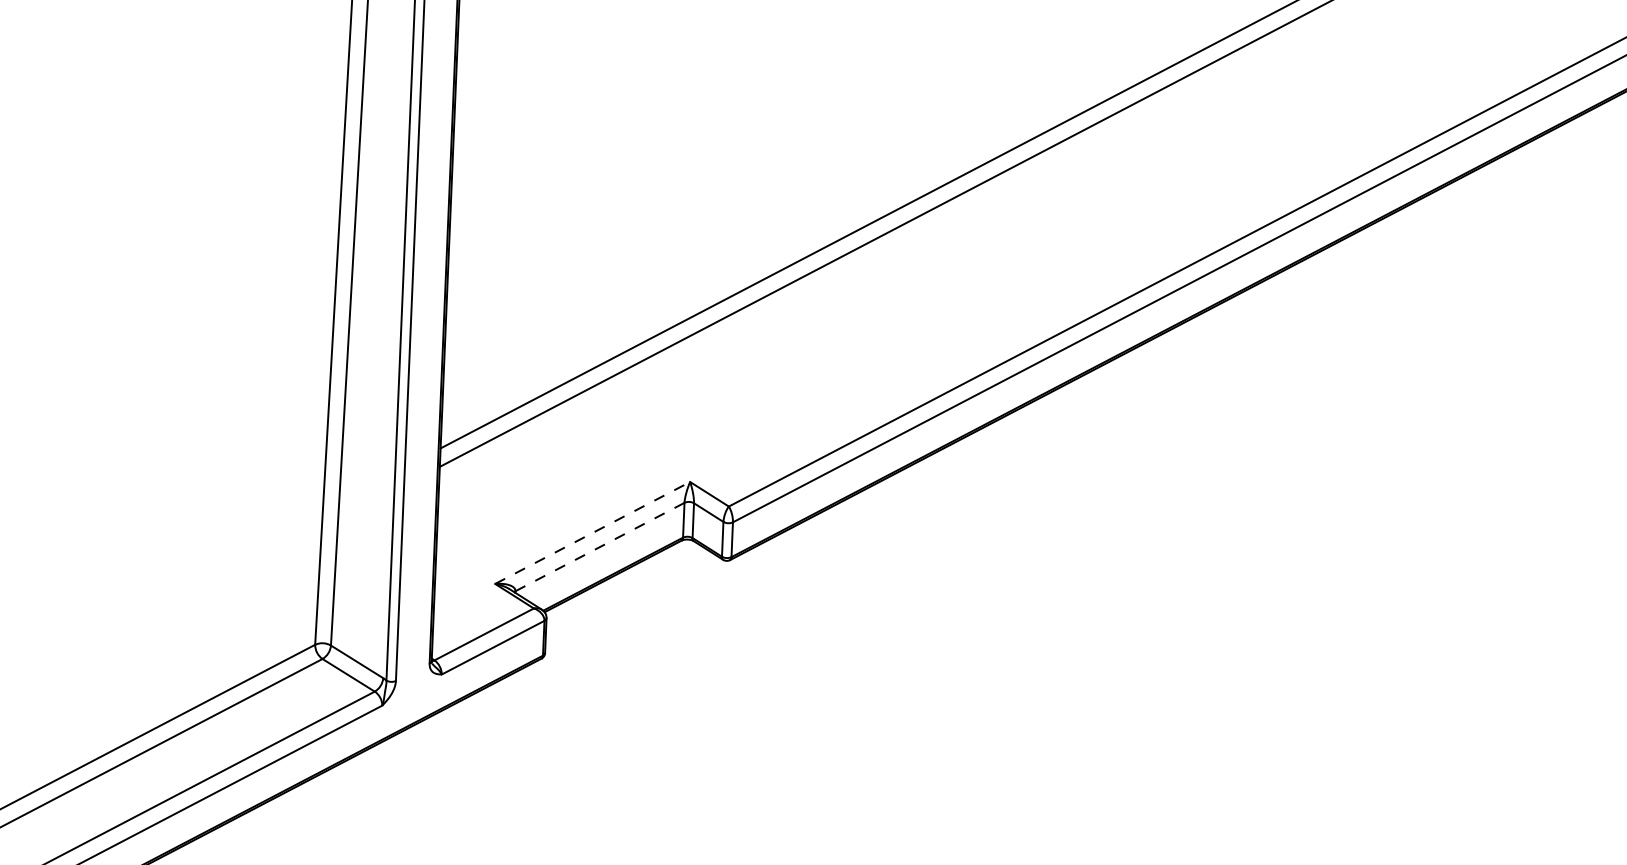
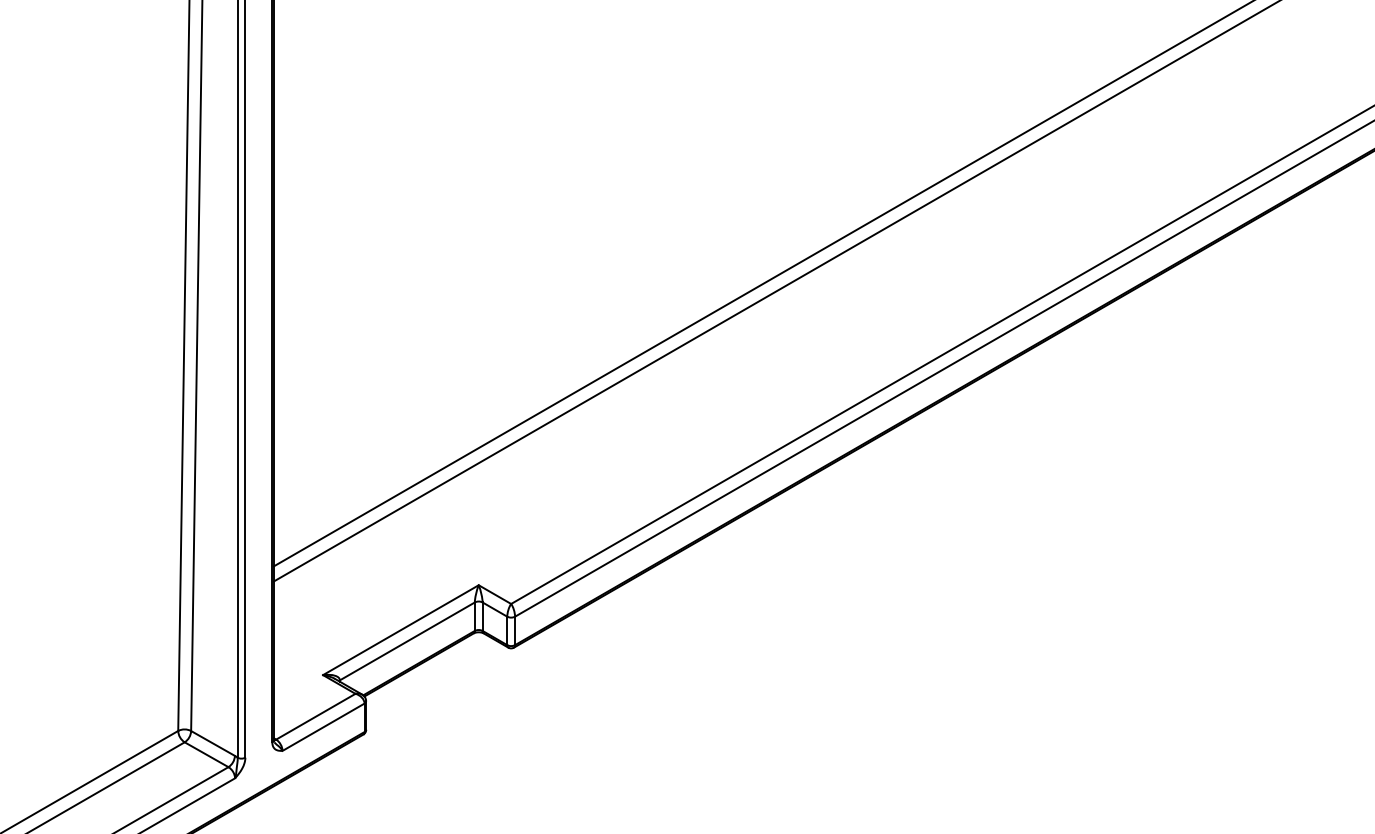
line: (592, 533) -> (400, 630), dashed -> solid
line: (600, 547) -> (407, 641), dashed -> solid

